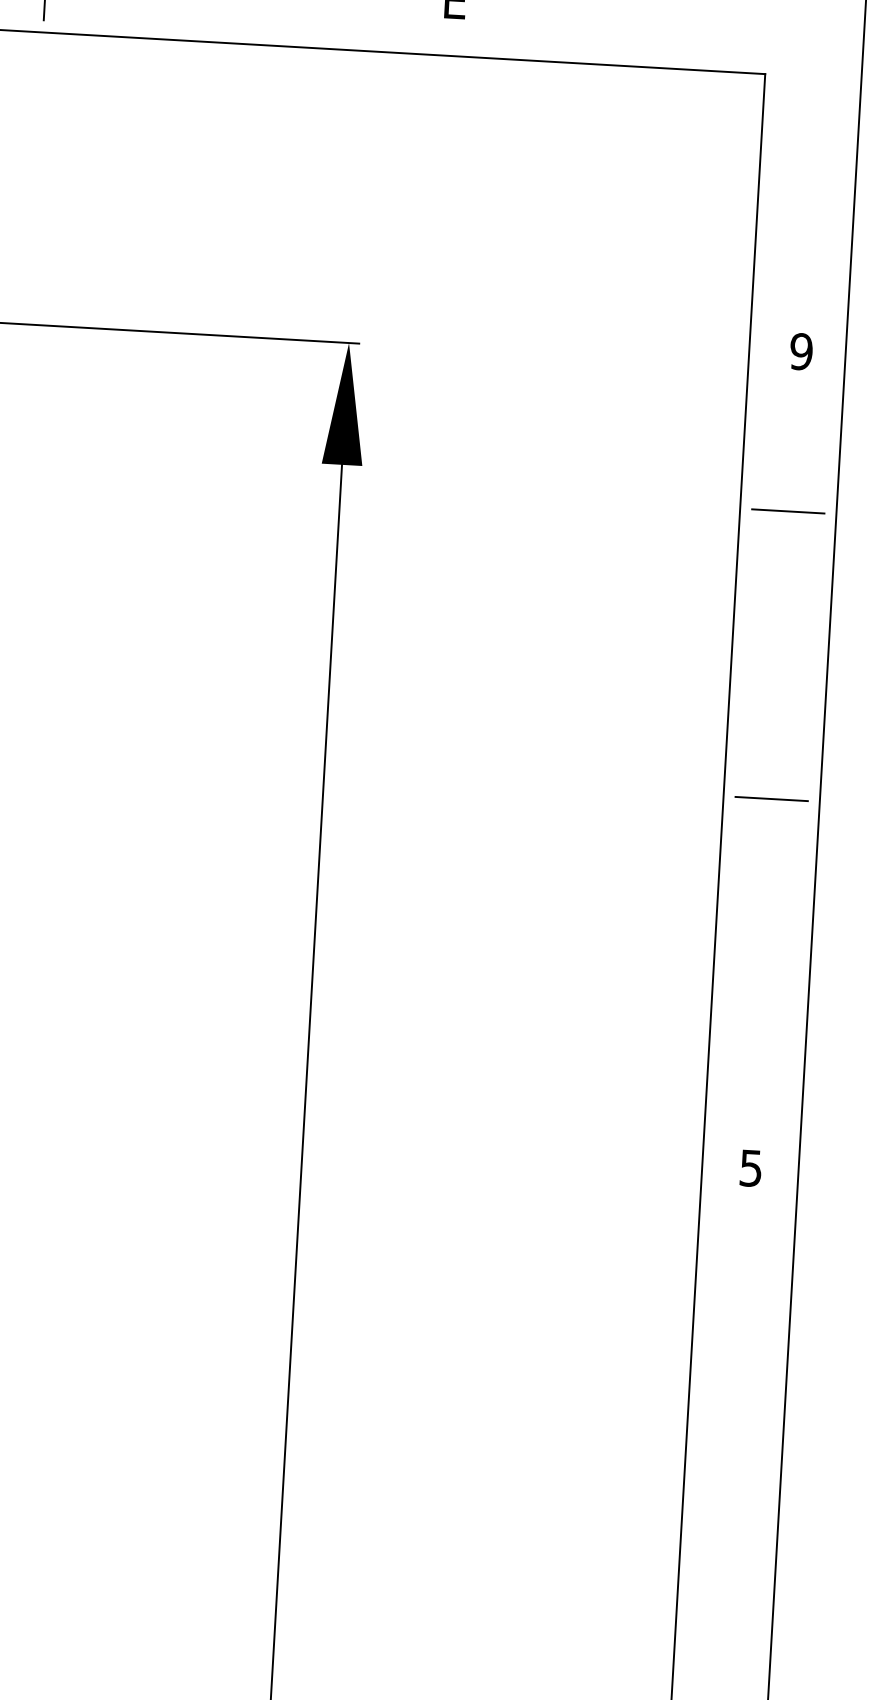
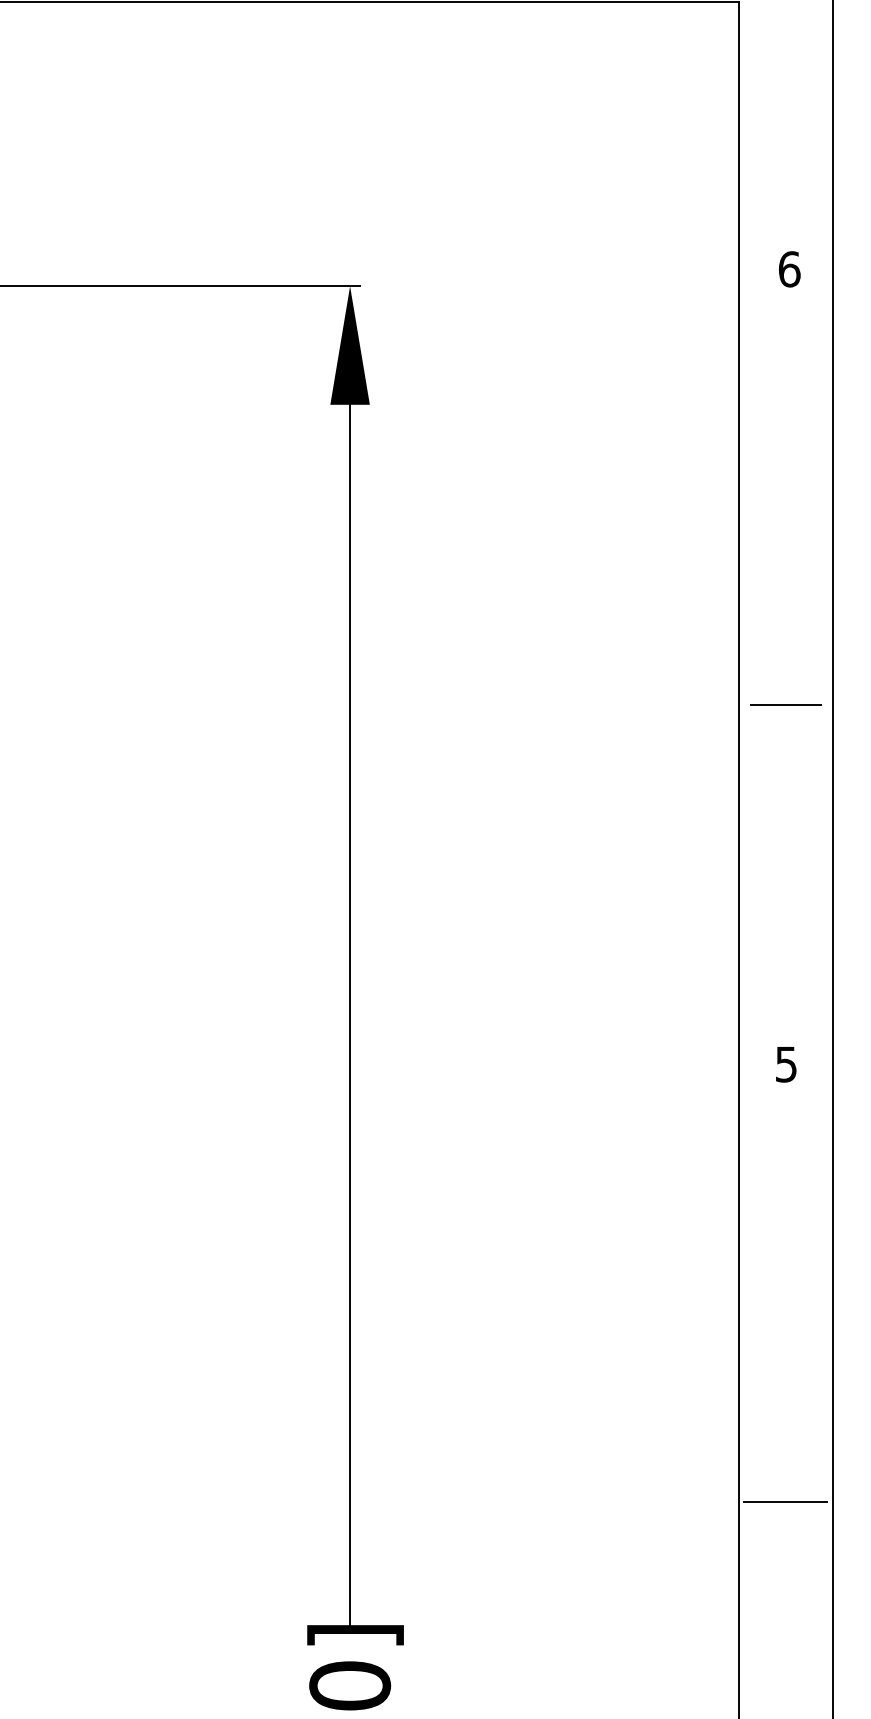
text: (801, 351) -> (789, 269), 9 -> 6
line: (788, 510) -> (785, 424), removed
line: (724, 1617) -> (785, 1501), added

